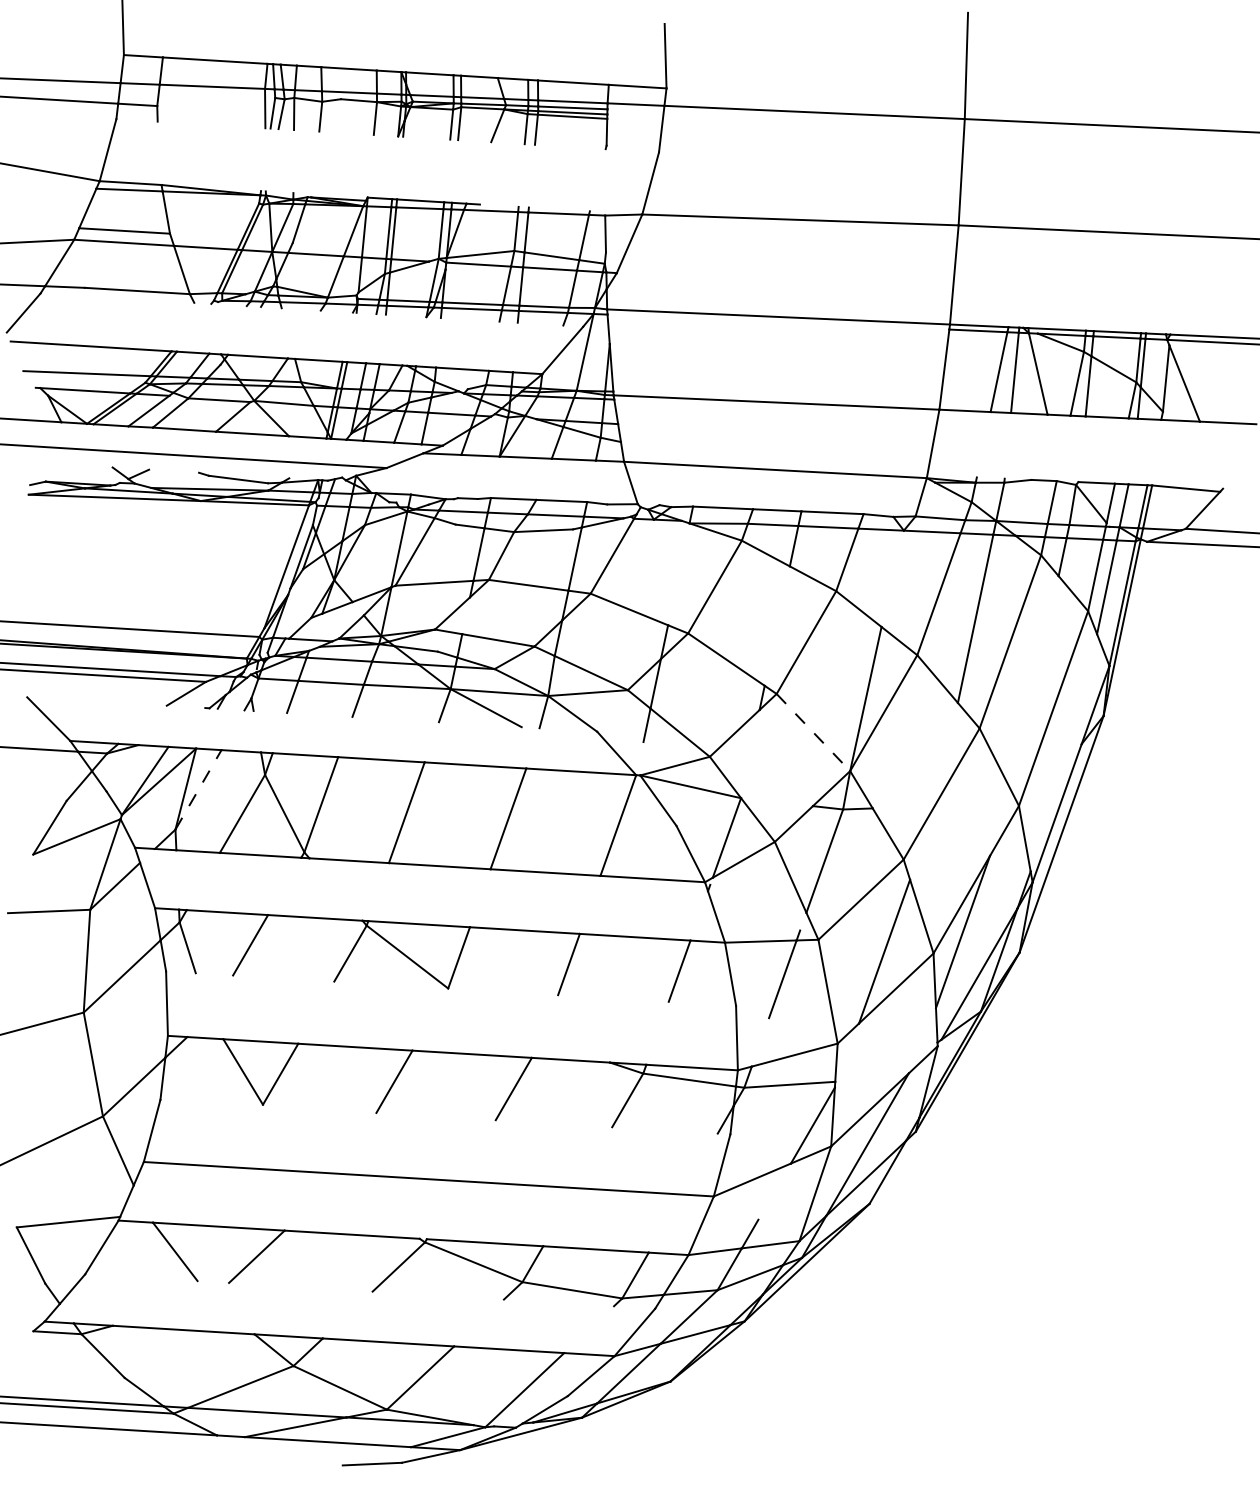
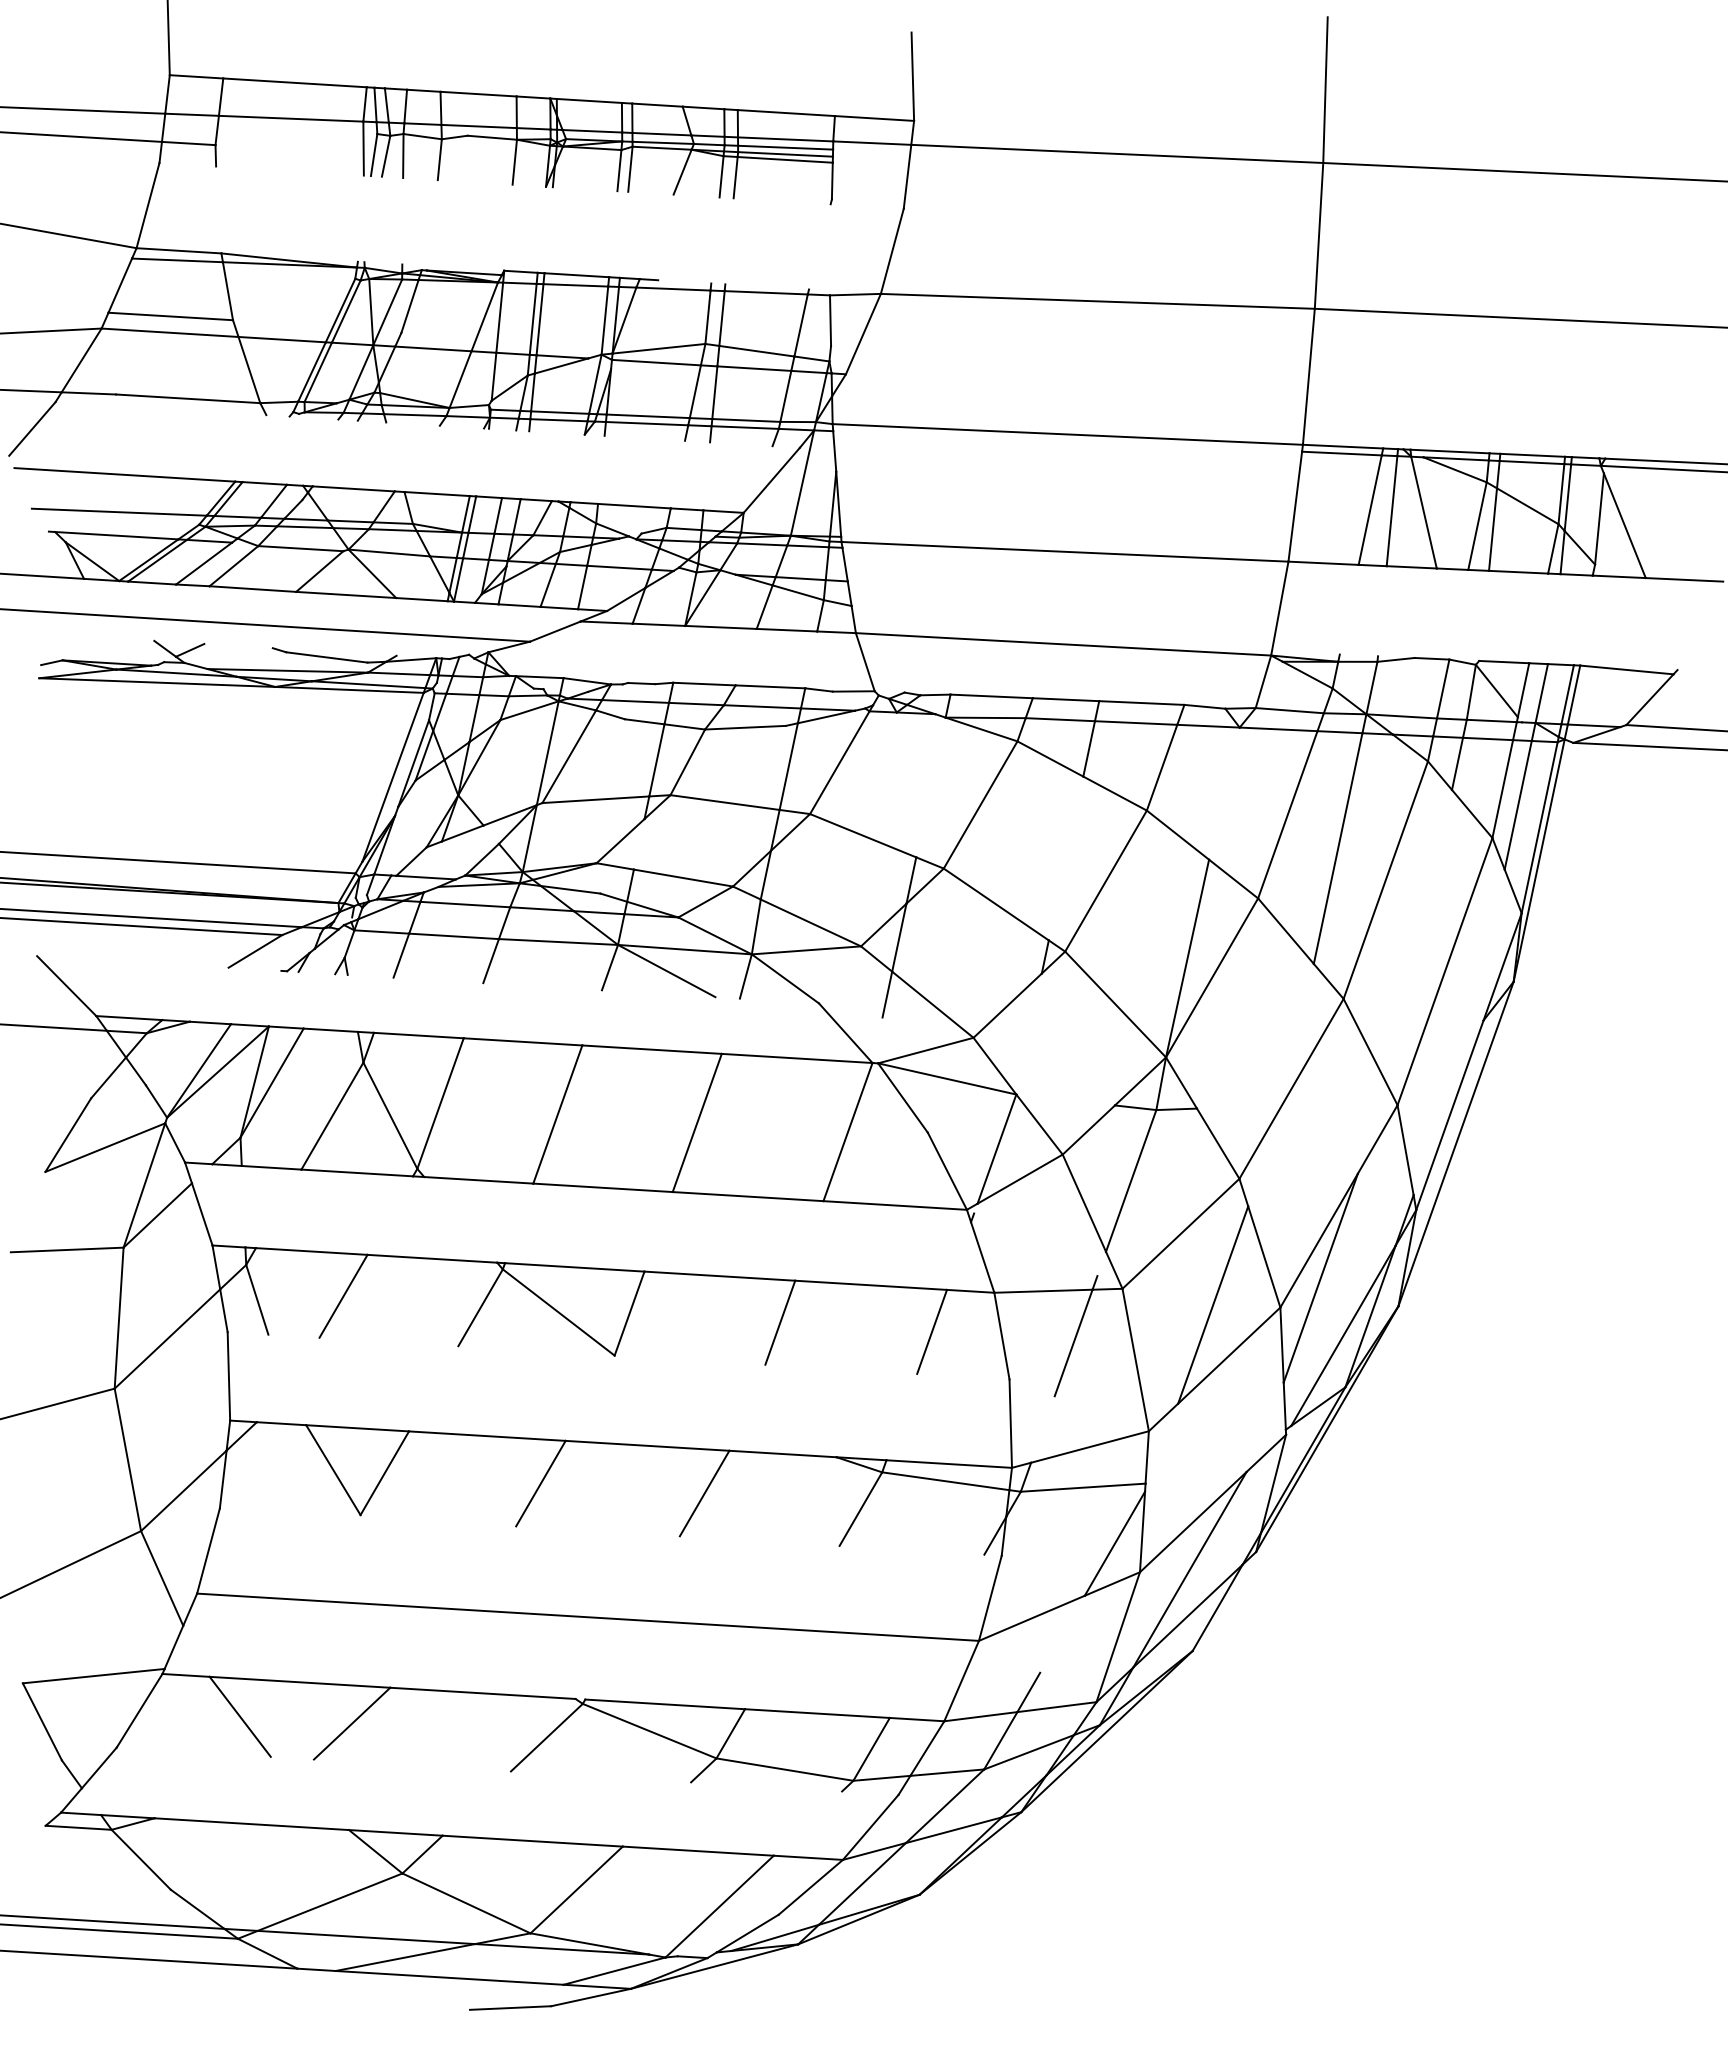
line: (813, 732) -> (1115, 1004), dashed -> solid
line: (198, 789) -> (272, 1082), dashed -> solid

